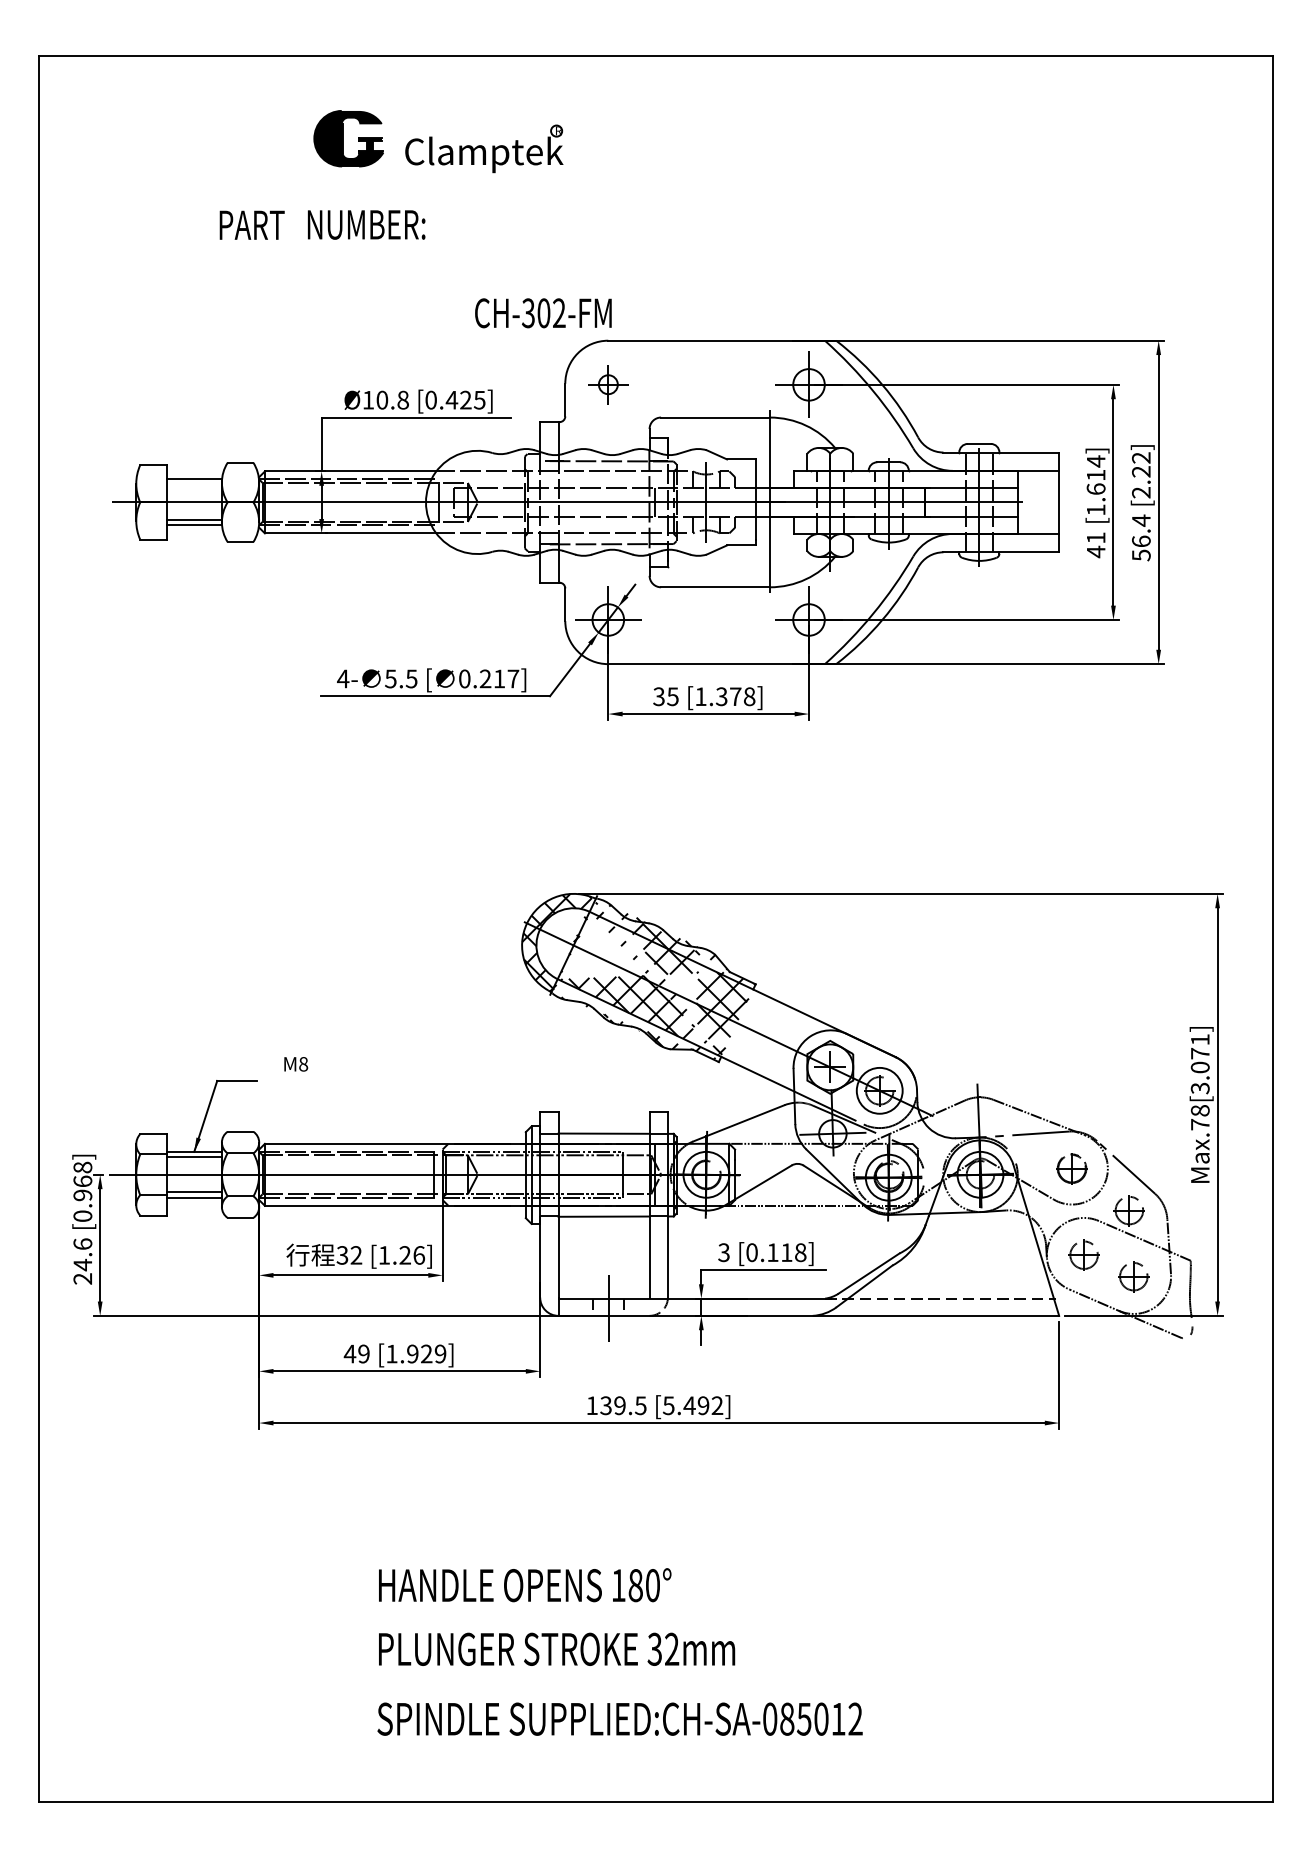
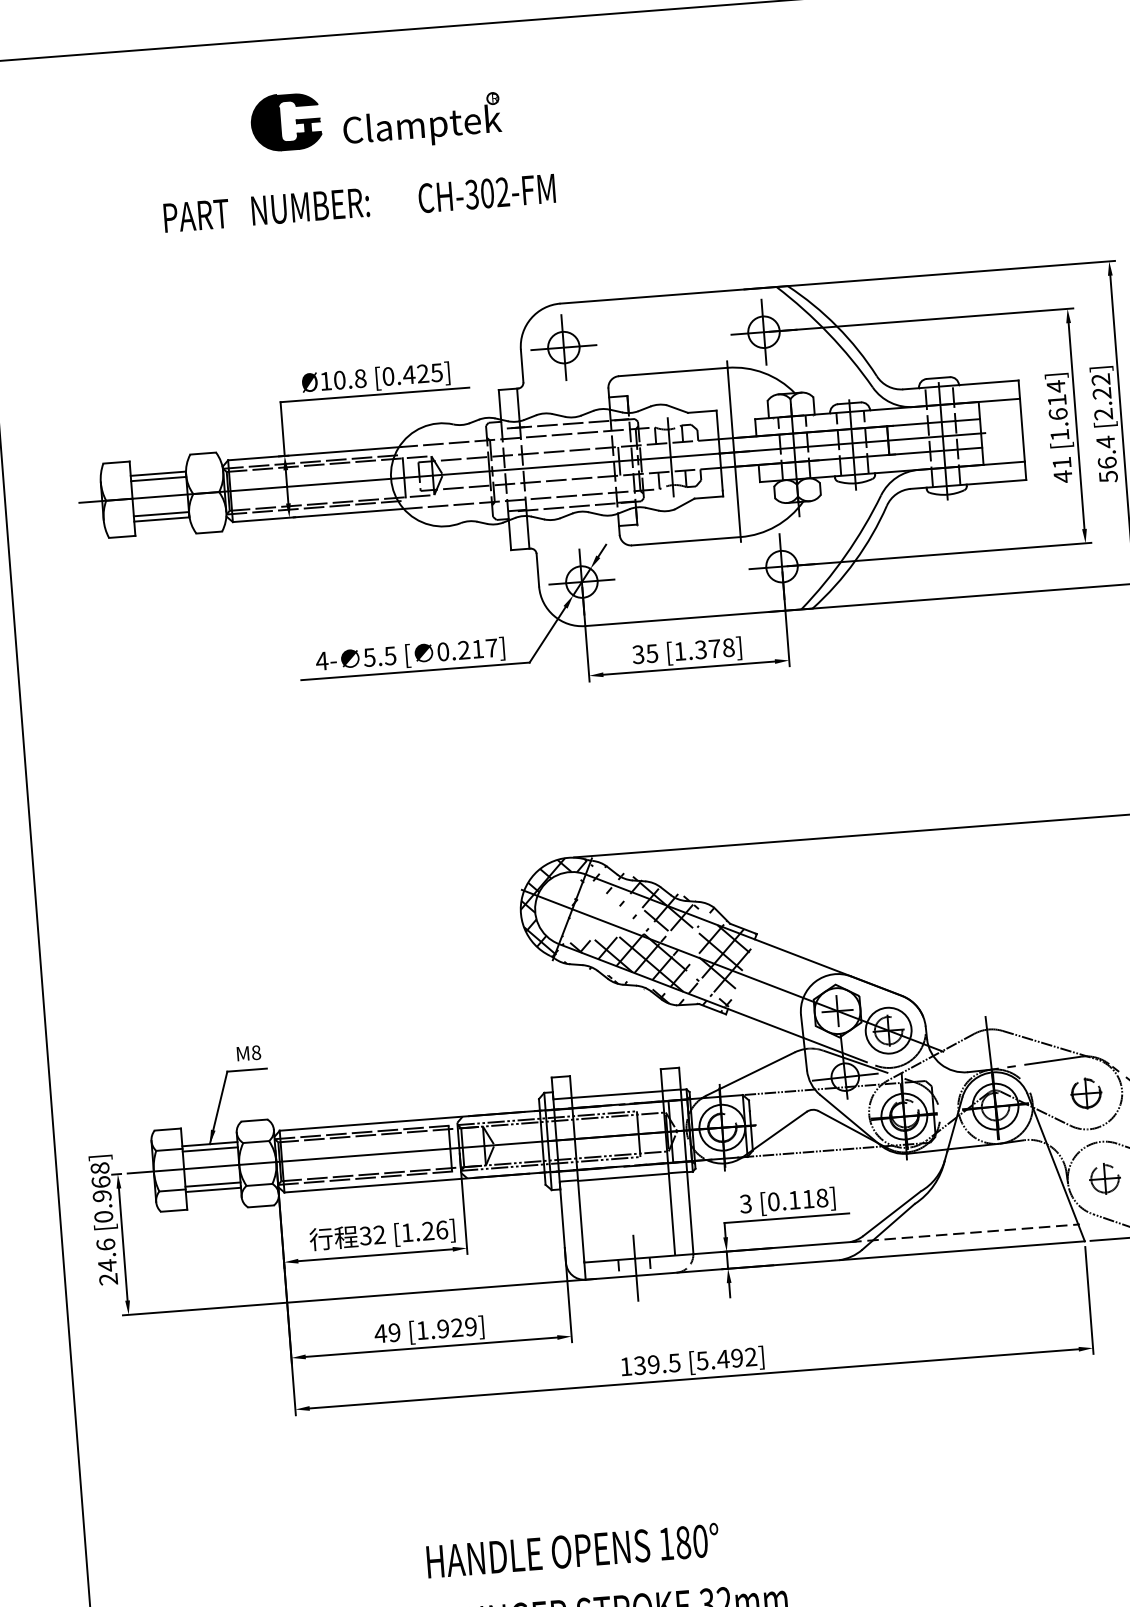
text: (543, 313) -> (487, 193), moved
part: (608, 384) -> (564, 347), size x1.67
line: (193, 484) -> (157, 478), added
text: (296, 1064) -> (249, 1053), moved

